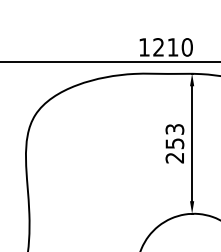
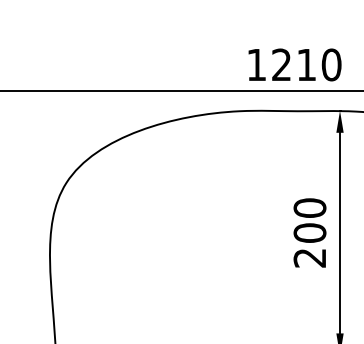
text: (174, 136) -> (309, 220), 253 -> 200

